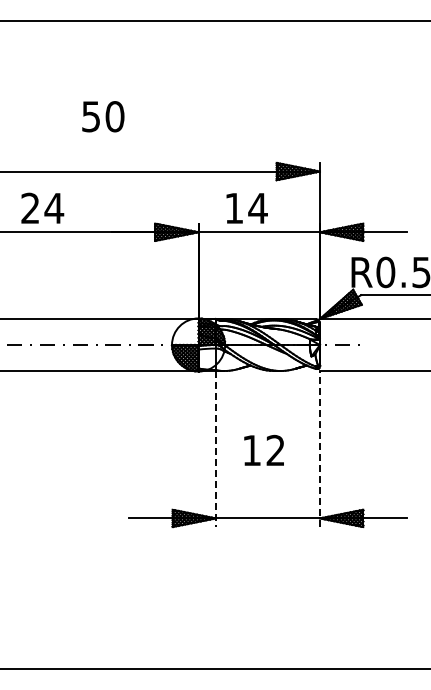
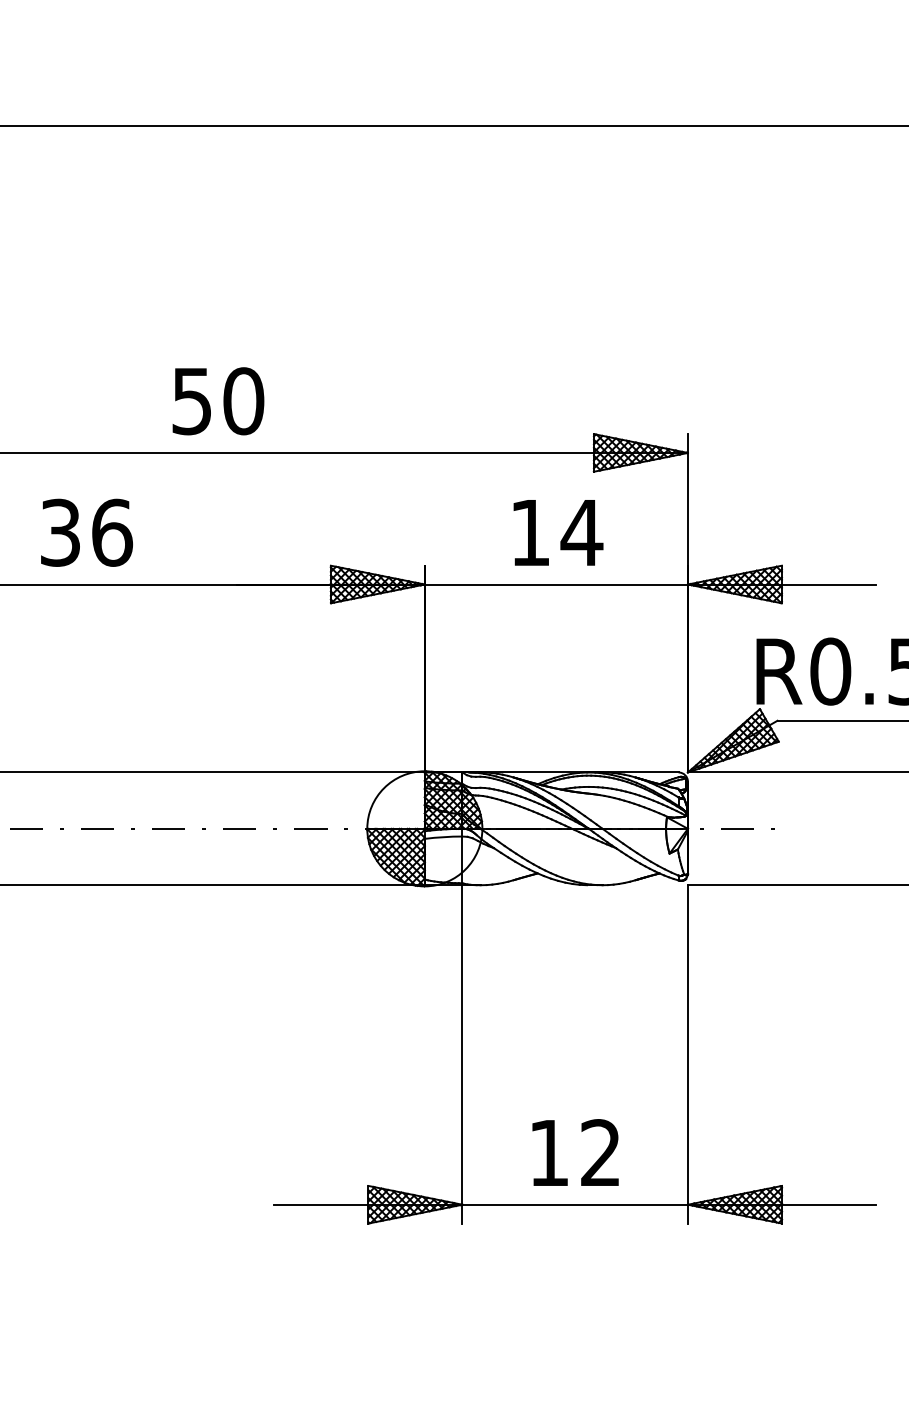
text: (103, 116) -> (218, 400), moved
text: (42, 208) -> (86, 532), 24 -> 36
text: (246, 208) -> (556, 532), moved
line: (319, 448) -> (686, 1053), dashed -> solid
line: (215, 449) -> (461, 1055), dashed -> solid
text: (263, 449) -> (574, 1150), moved

